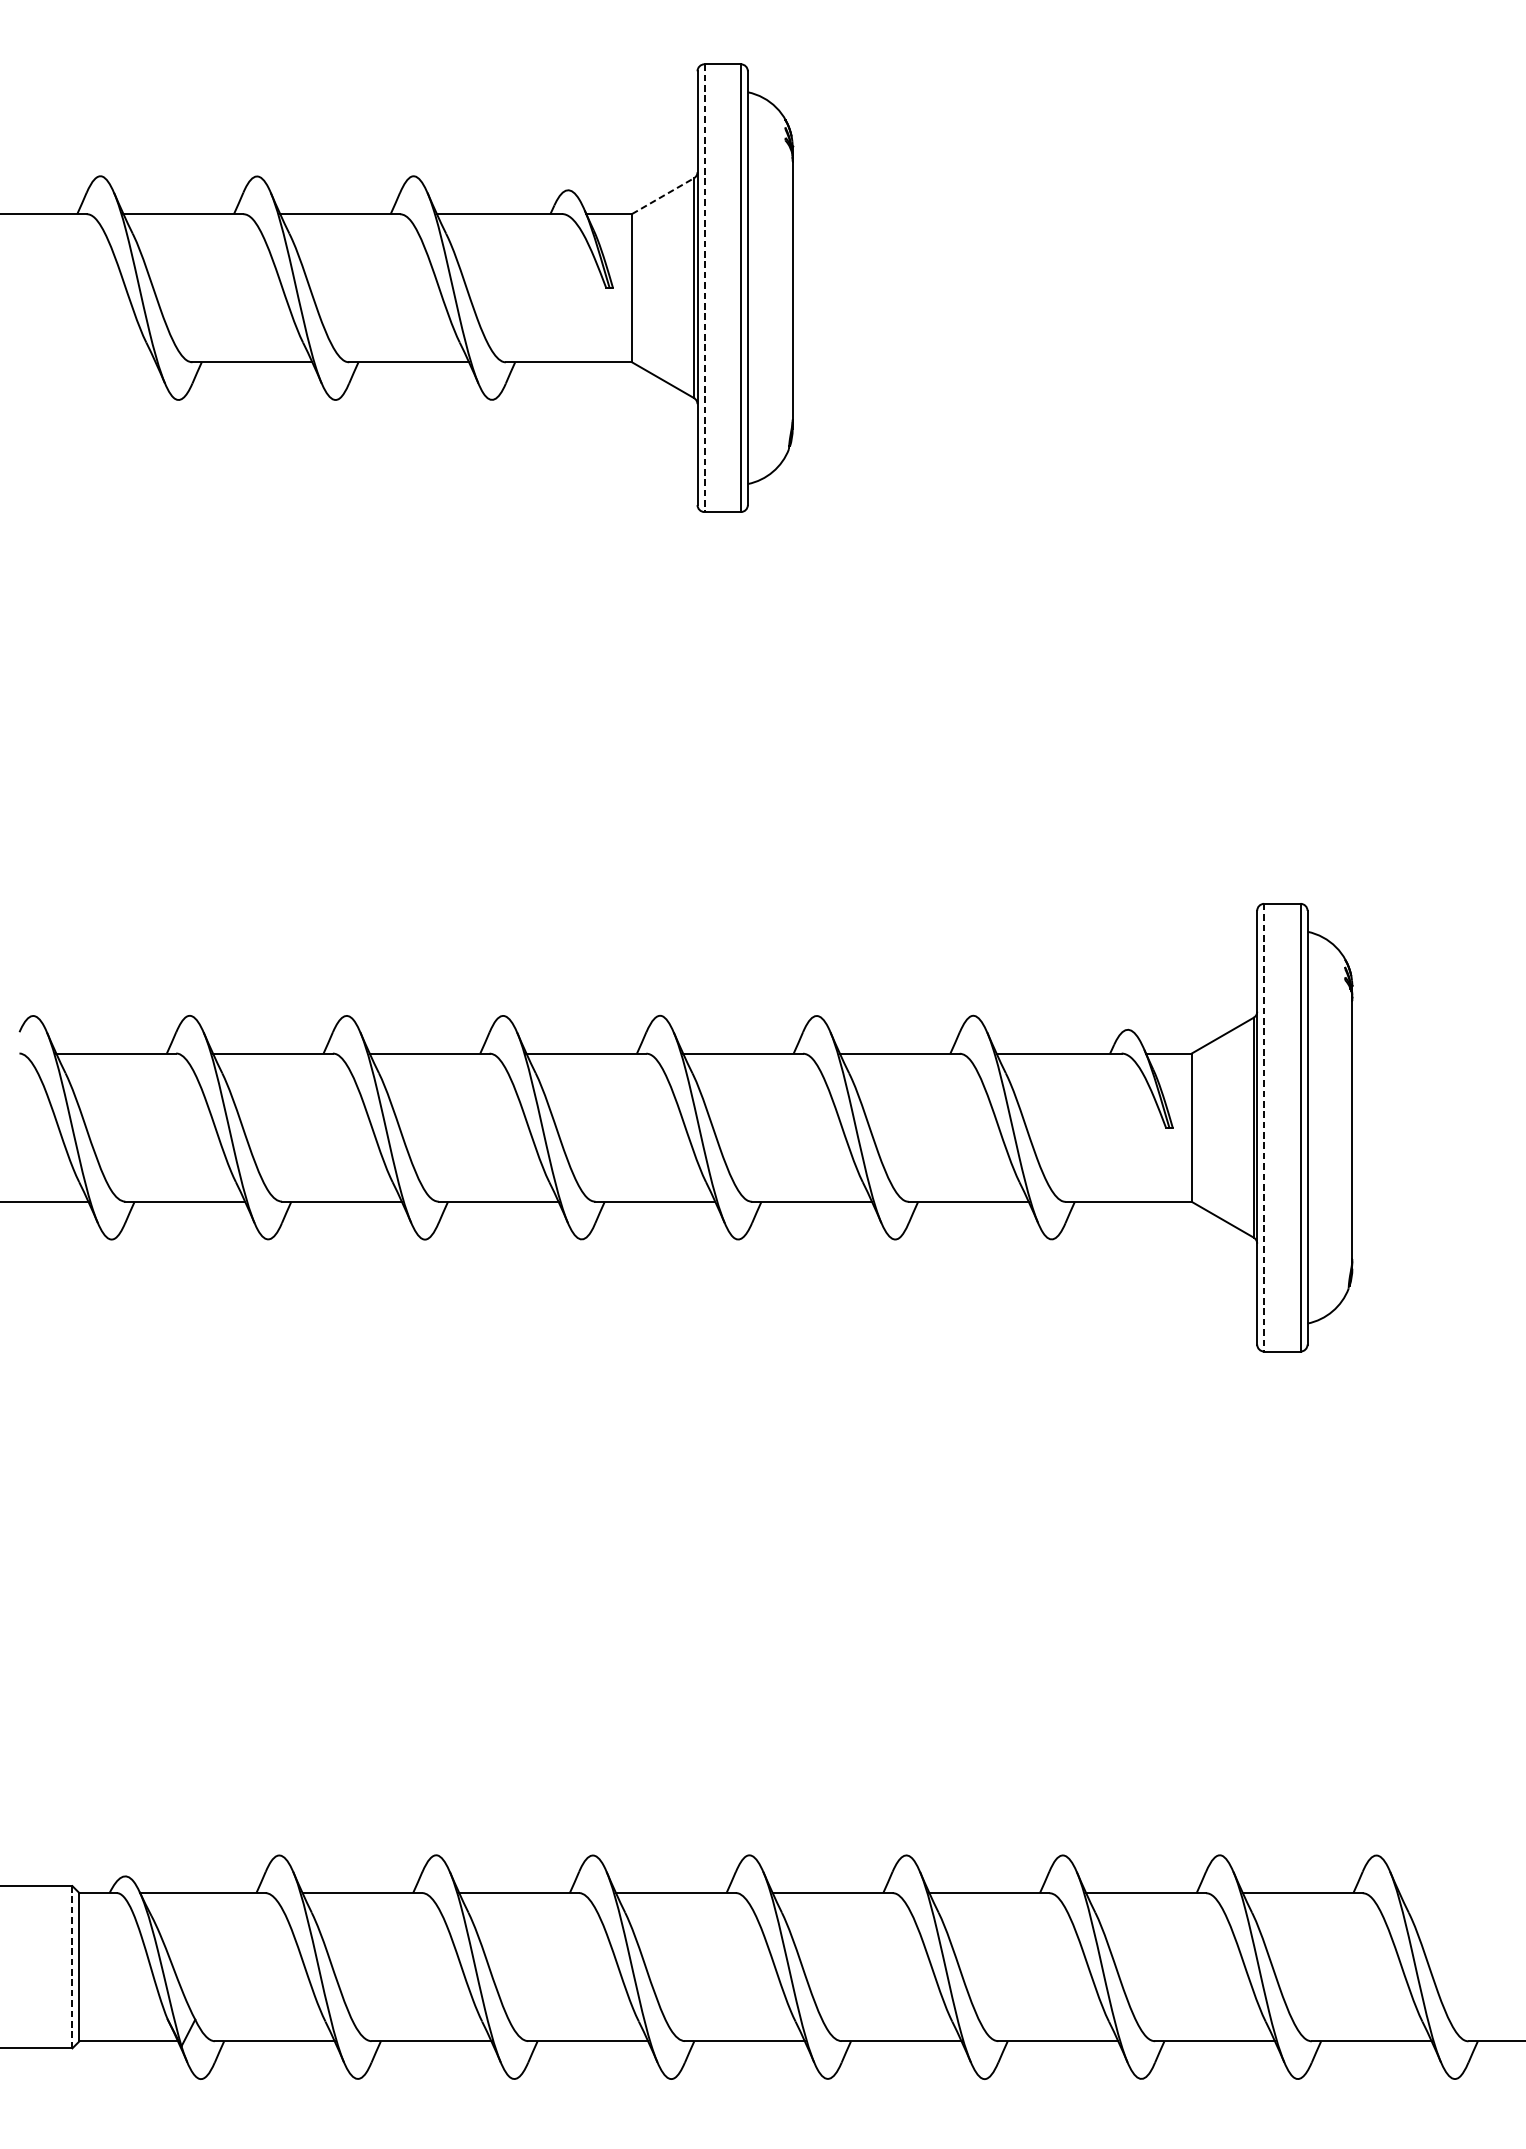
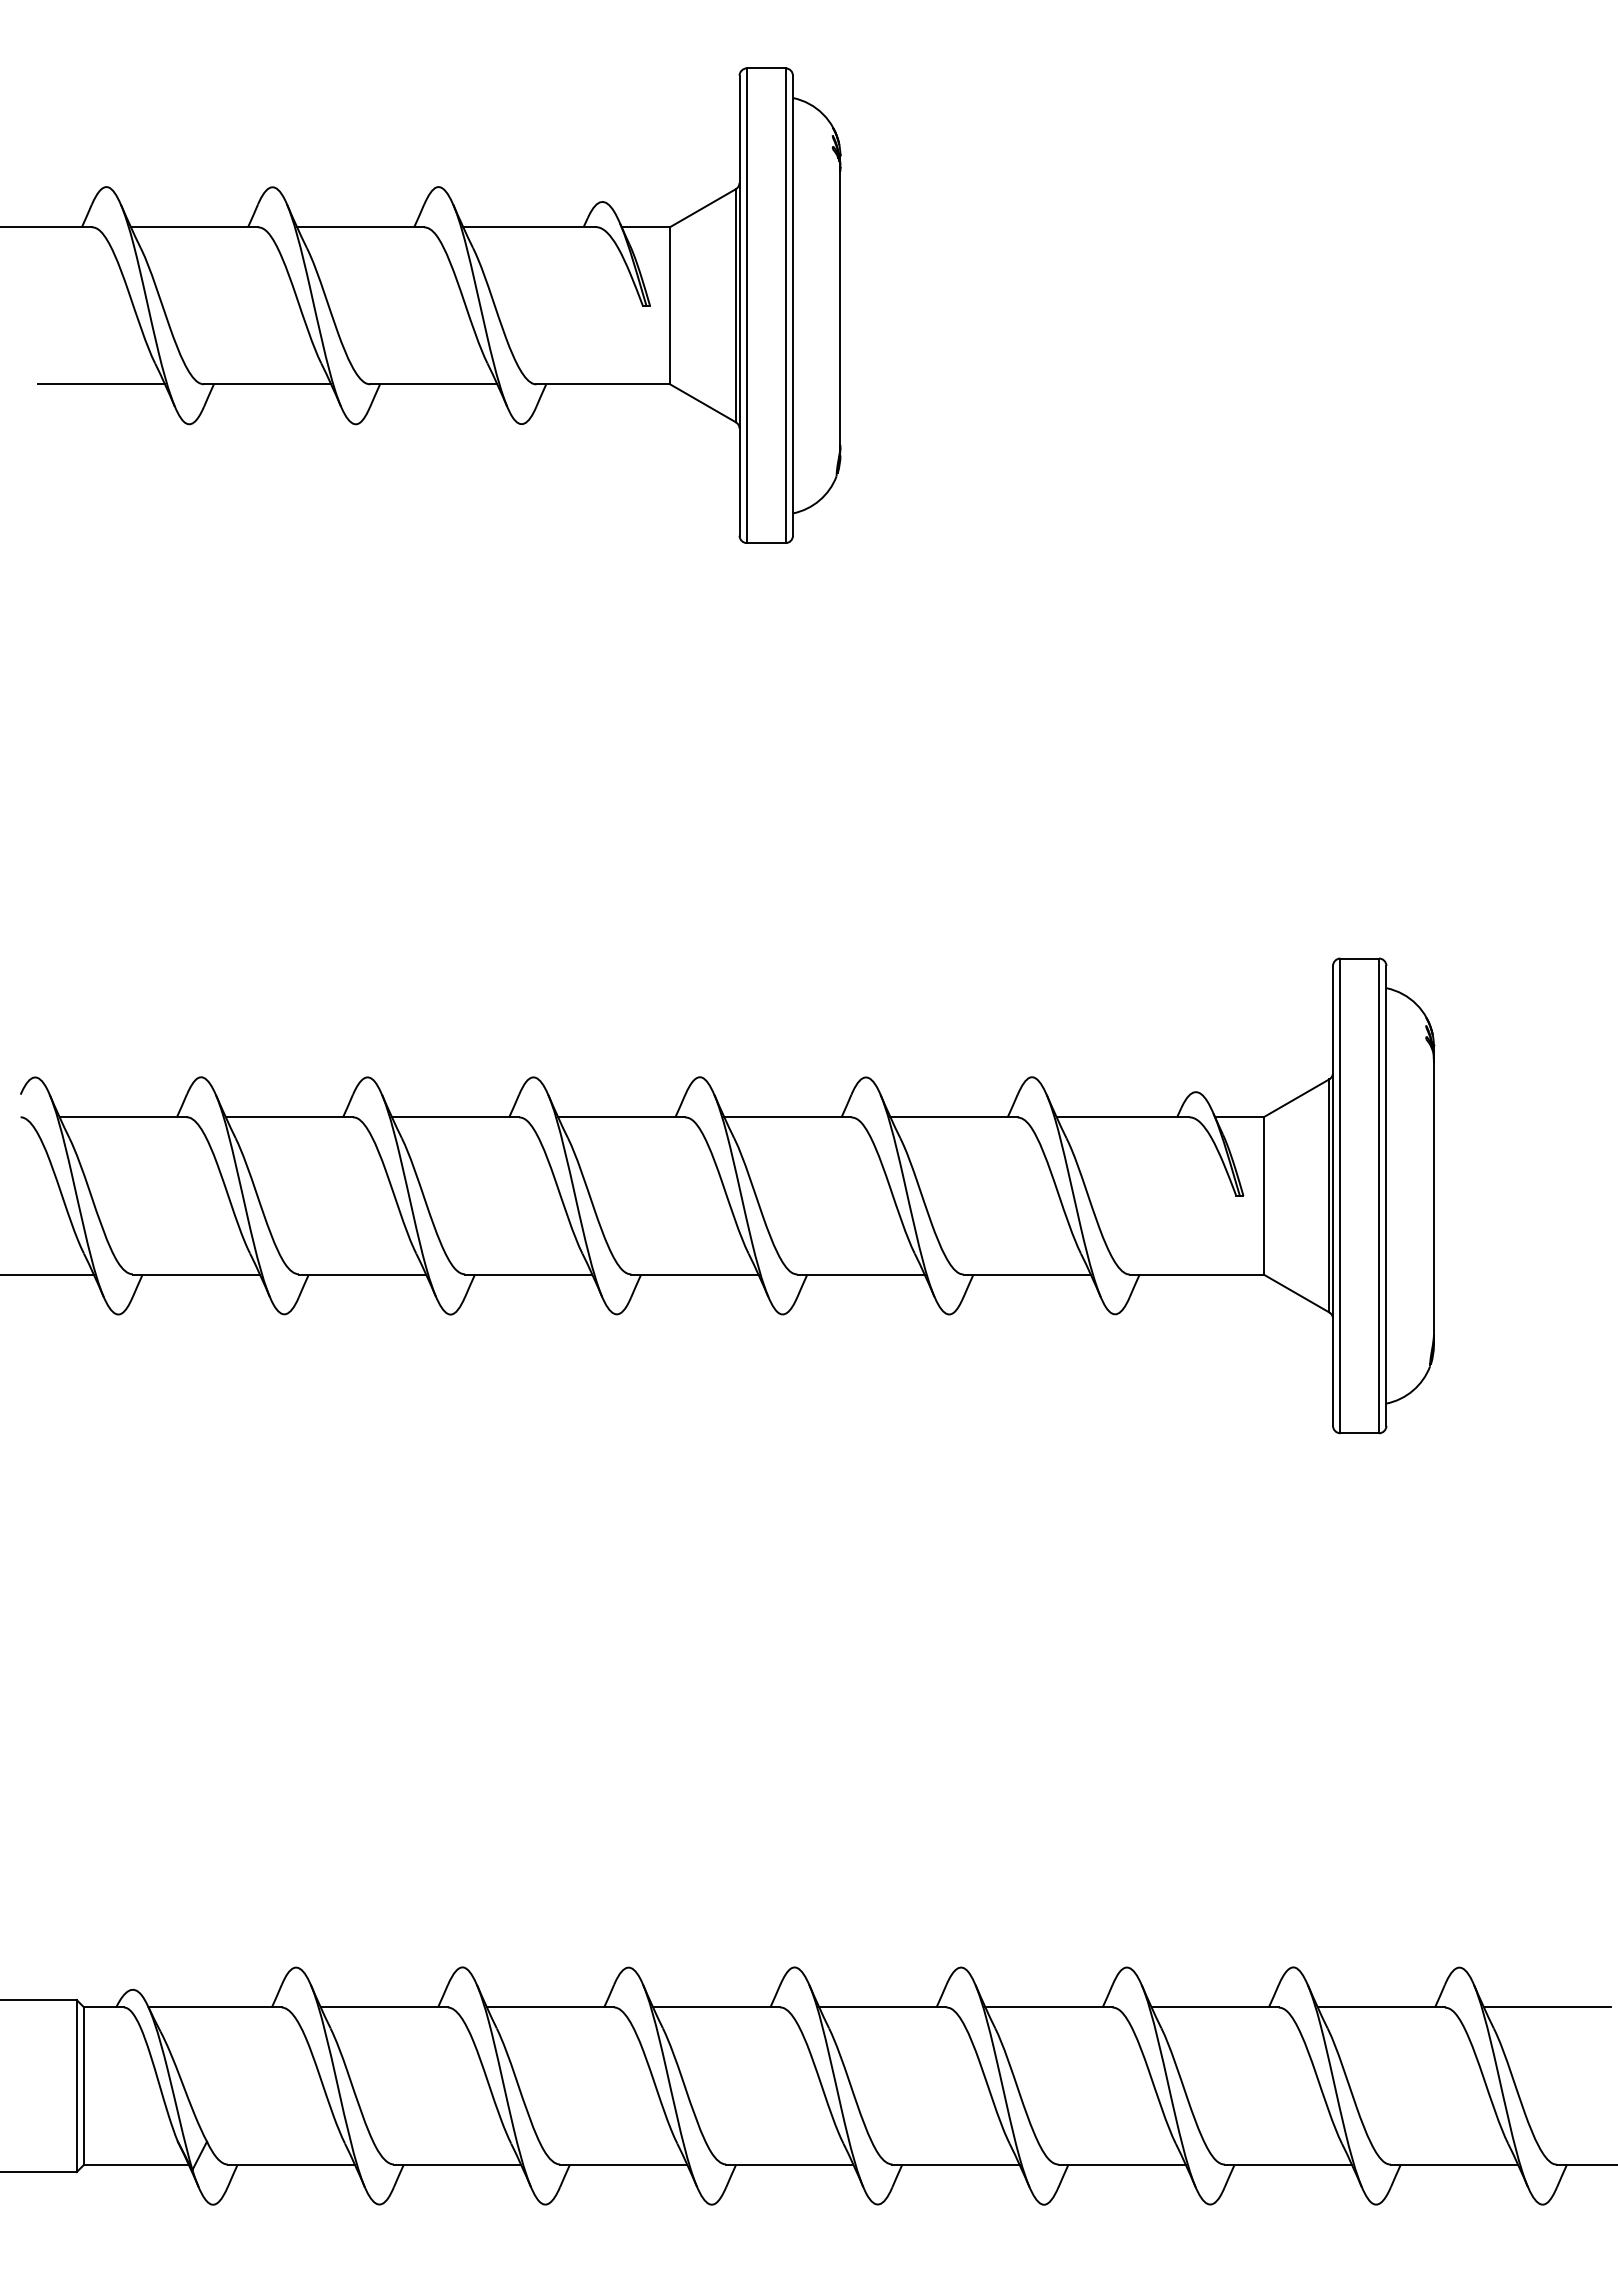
line: (663, 196) -> (703, 208), dashed -> solid
line: (704, 288) -> (746, 306), dashed -> solid
line: (95, 362) -> (101, 384), added
line: (1264, 1128) -> (1340, 1196), dashed -> solid
line: (1459, 1893) -> (1547, 2007), added
line: (72, 1967) -> (76, 2086), dashed -> solid

